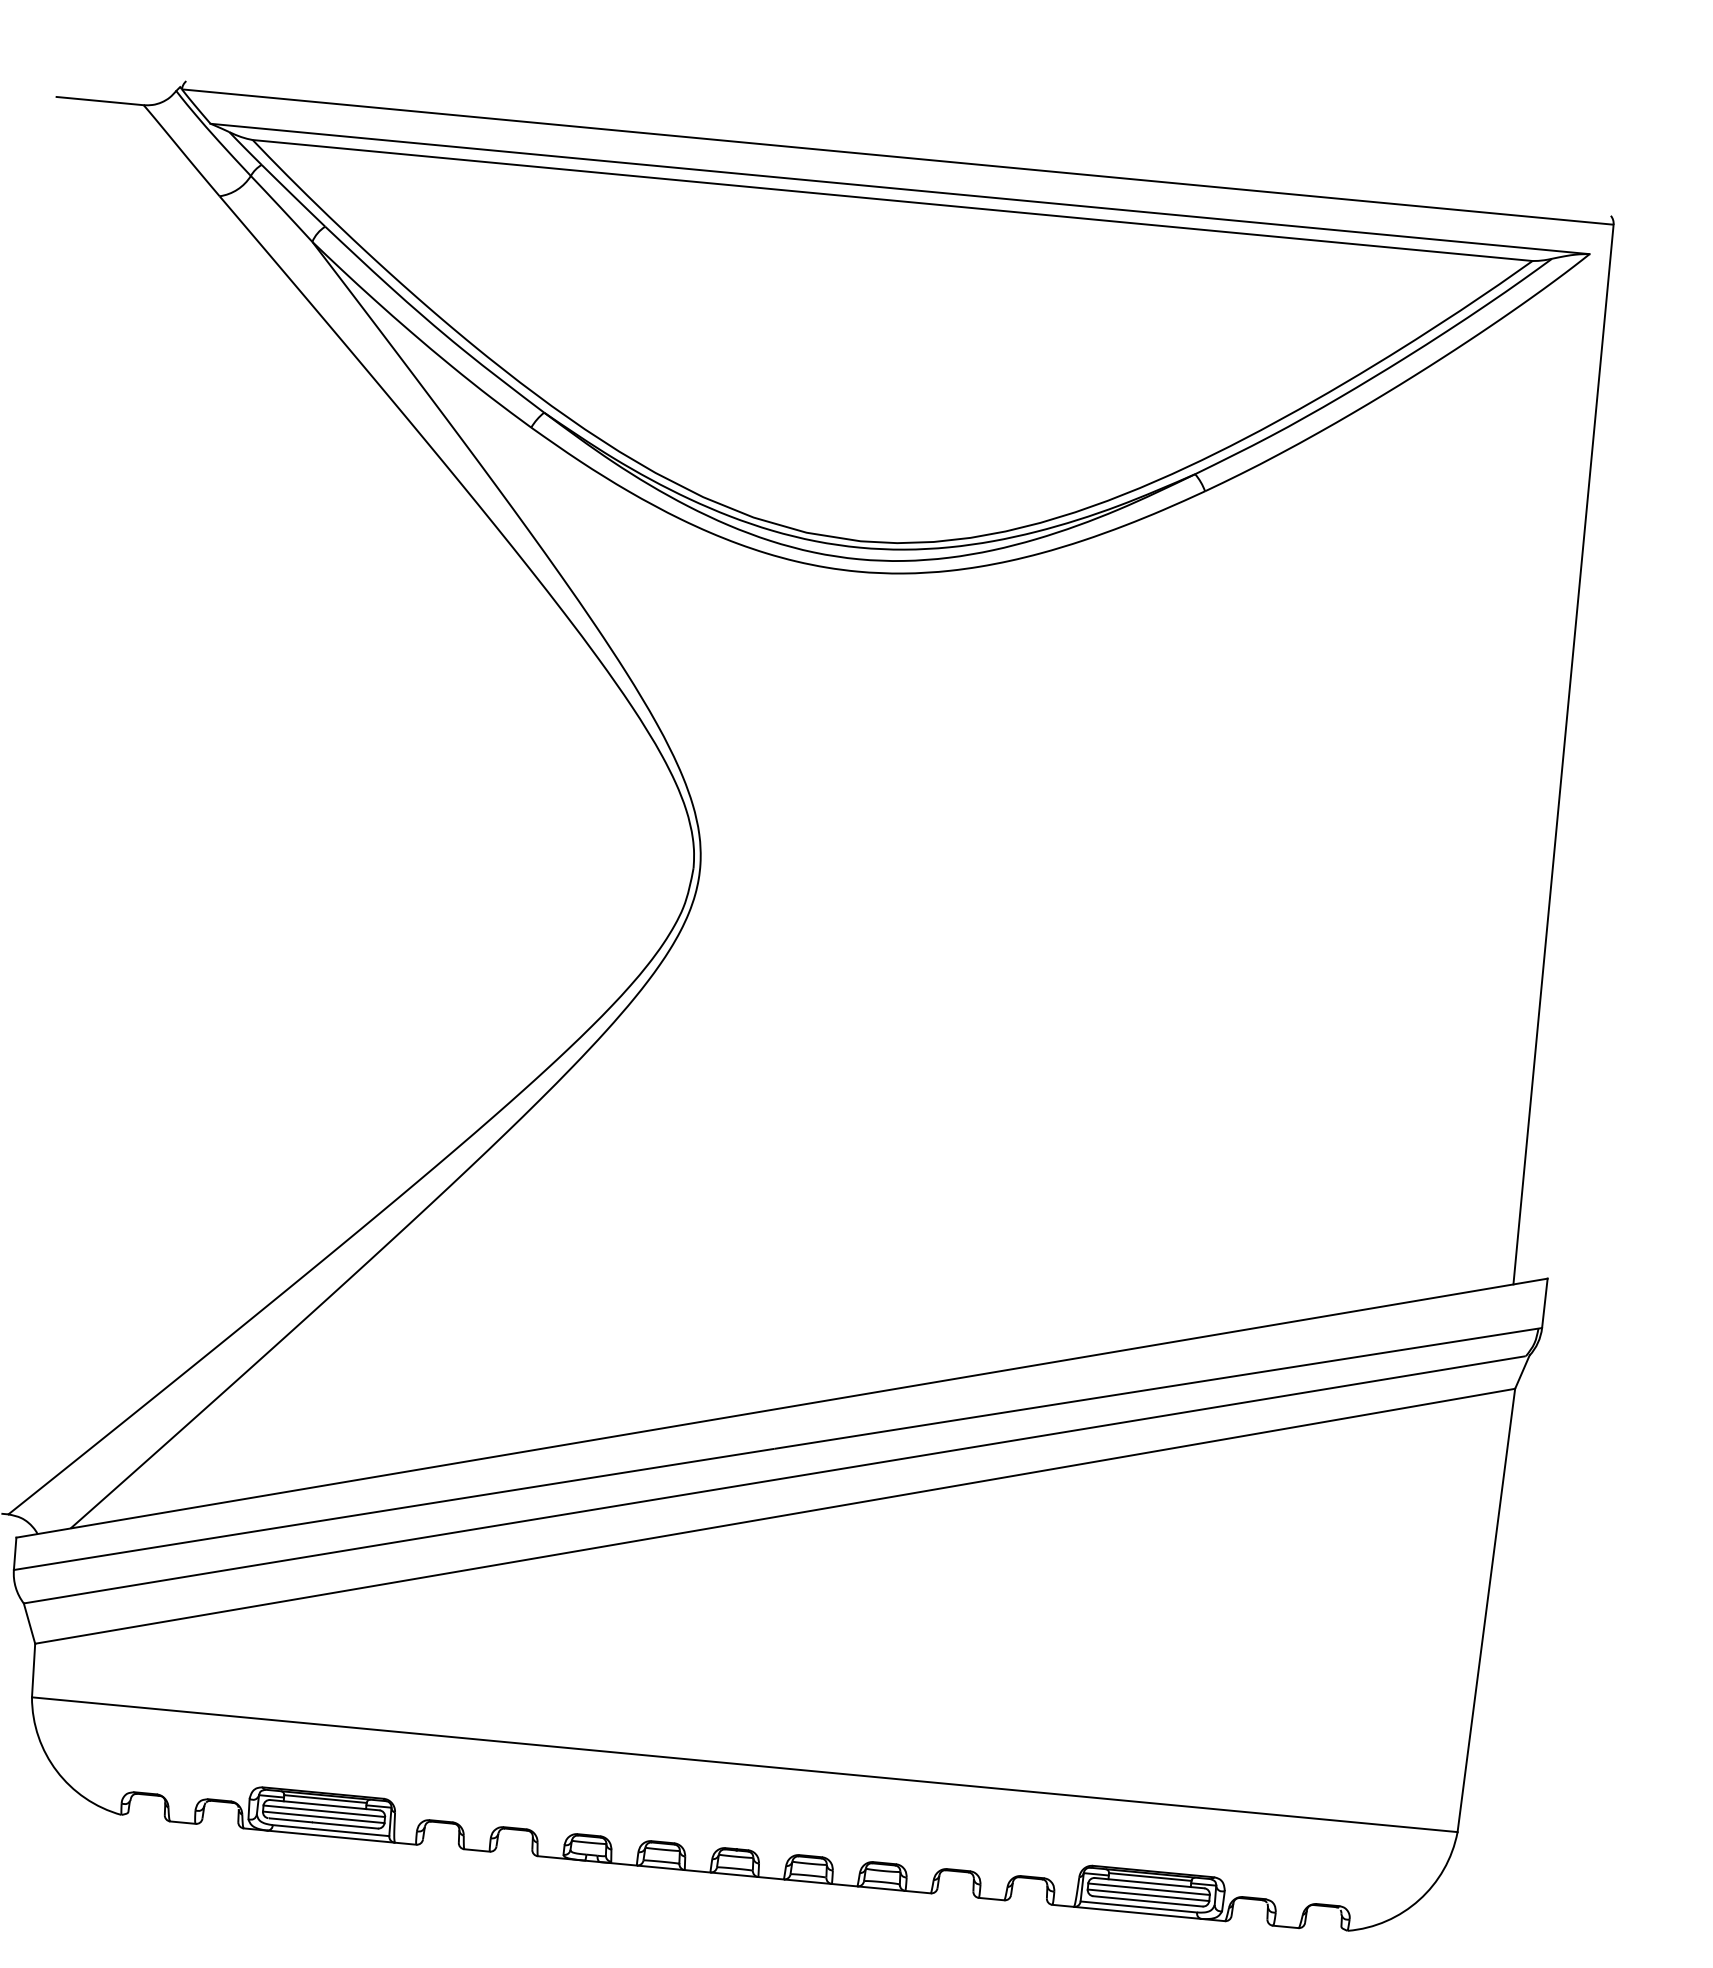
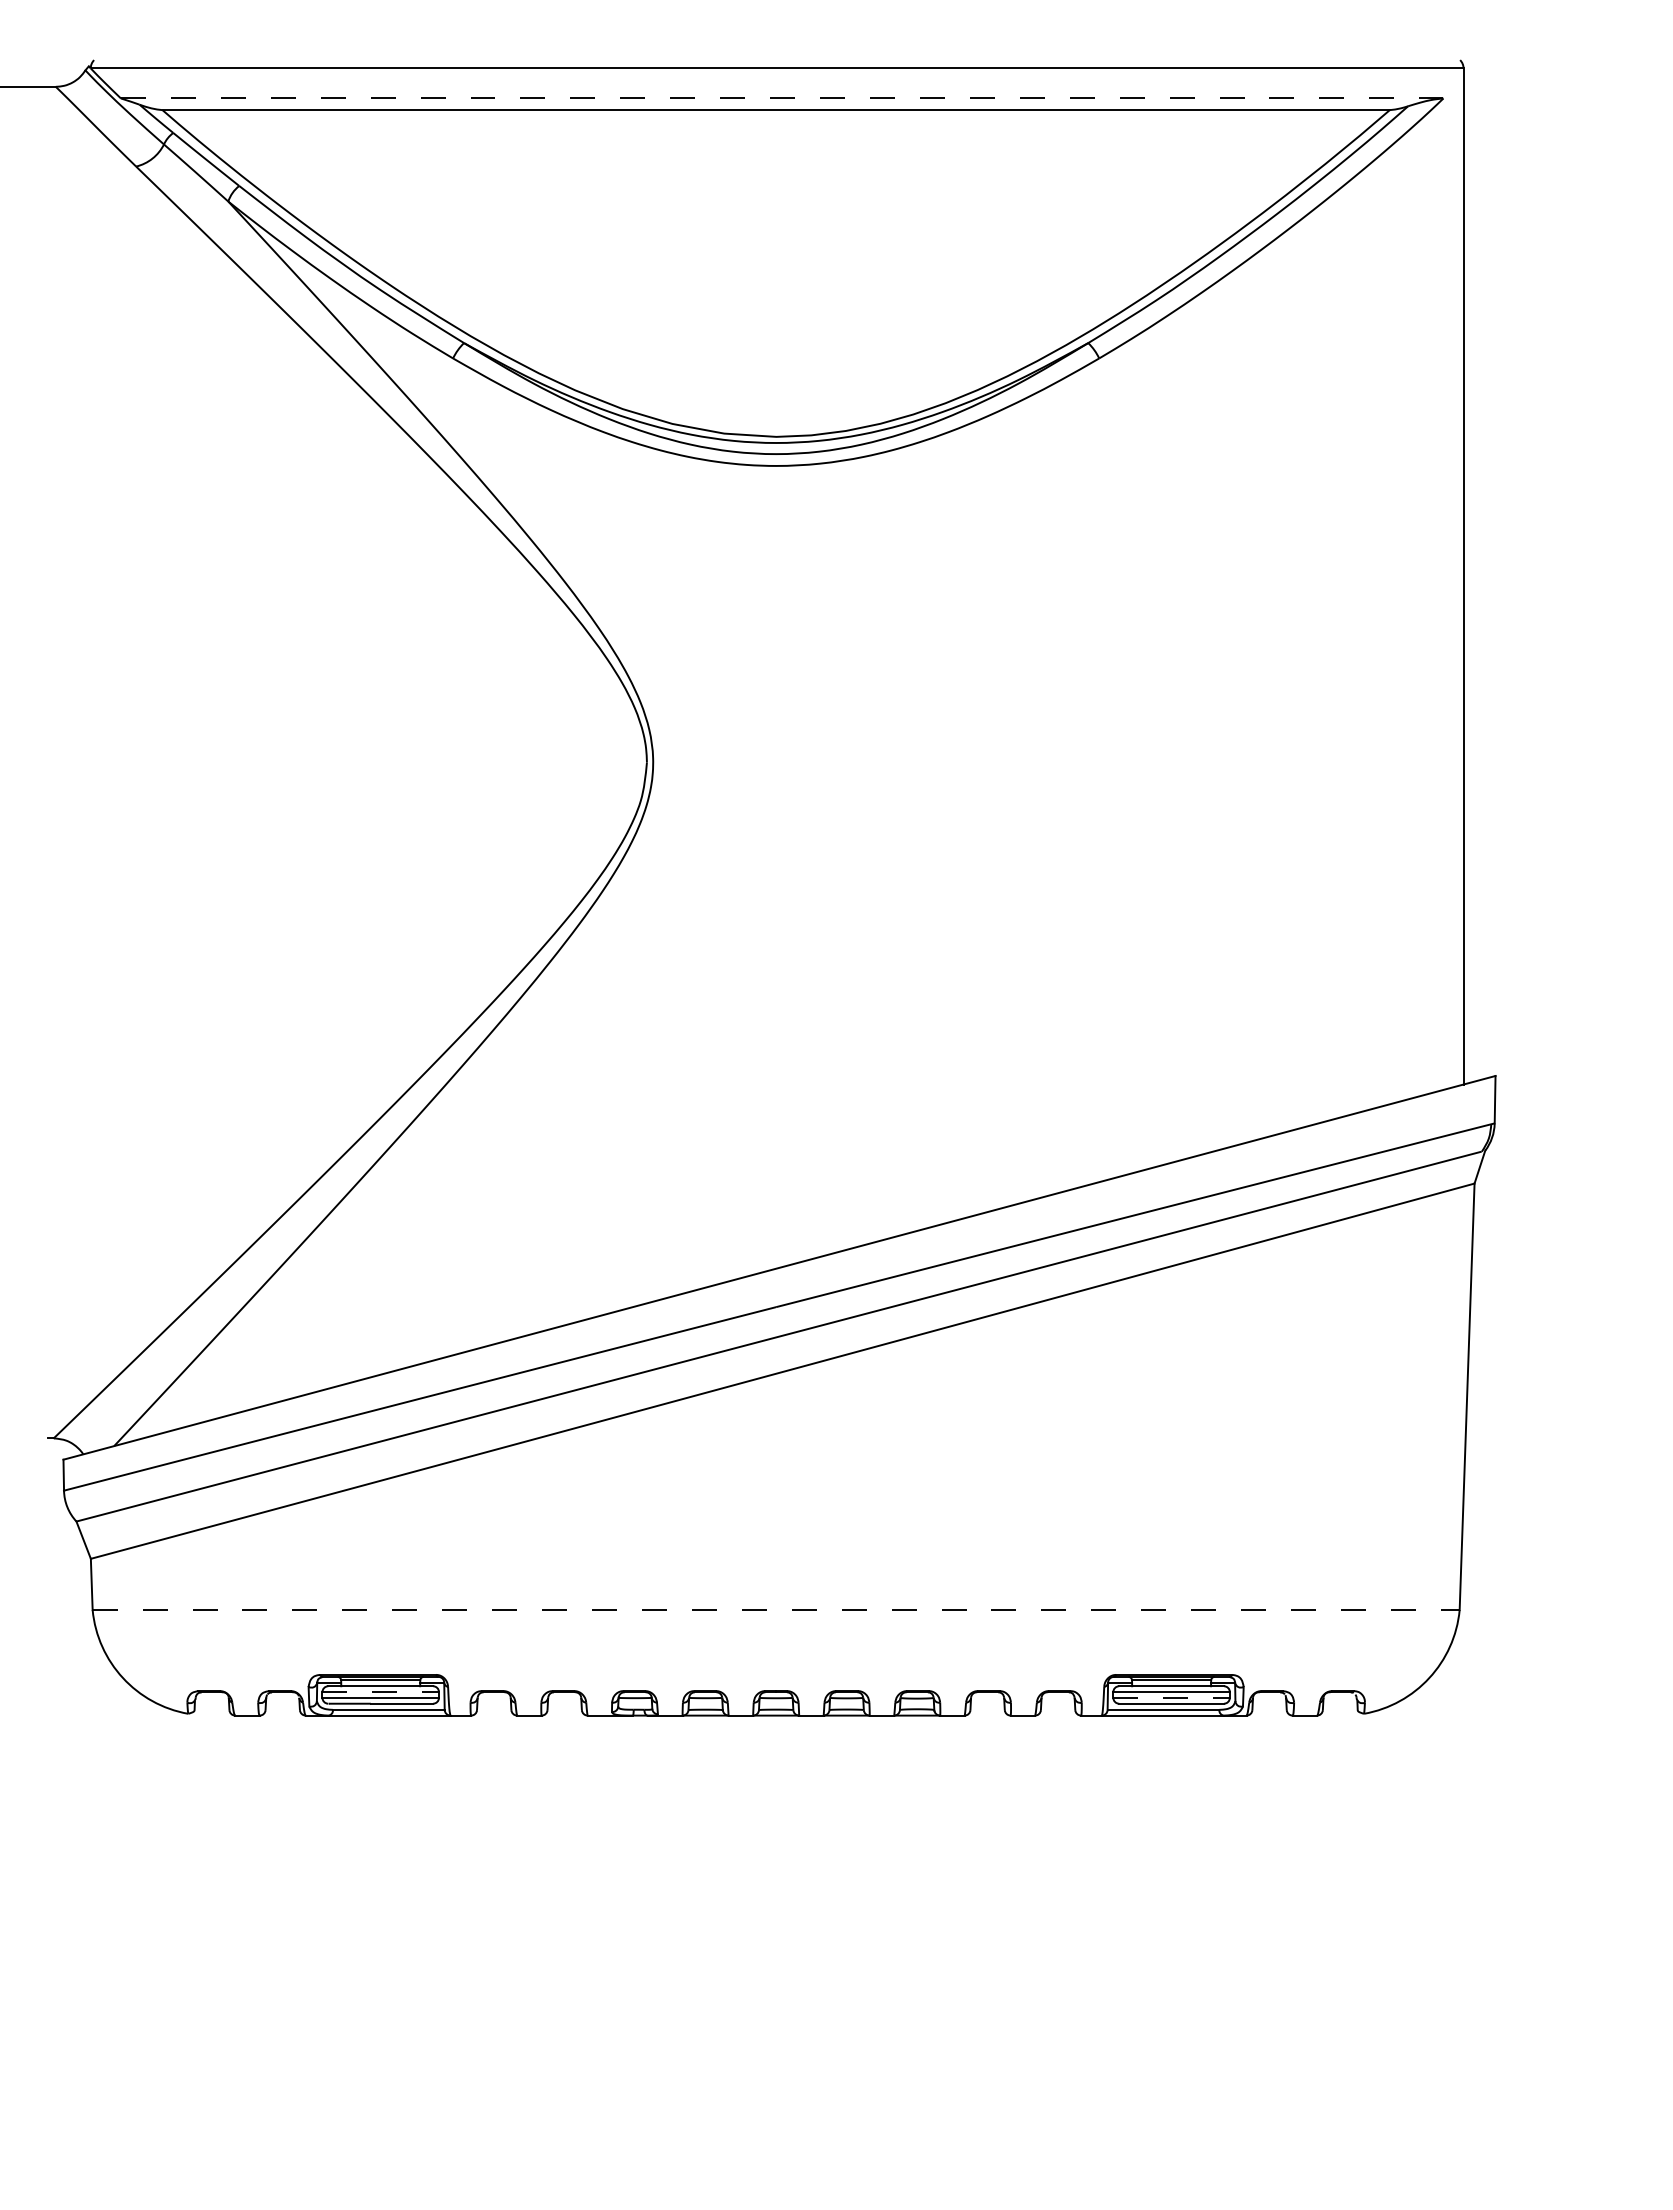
line: (900, 189) -> (782, 98), solid -> dashed
line: (745, 1765) -> (776, 1610), solid -> dashed
line: (325, 1811) -> (381, 1692), solid -> dashed
line: (1149, 1894) -> (1172, 1697), solid -> dashed

